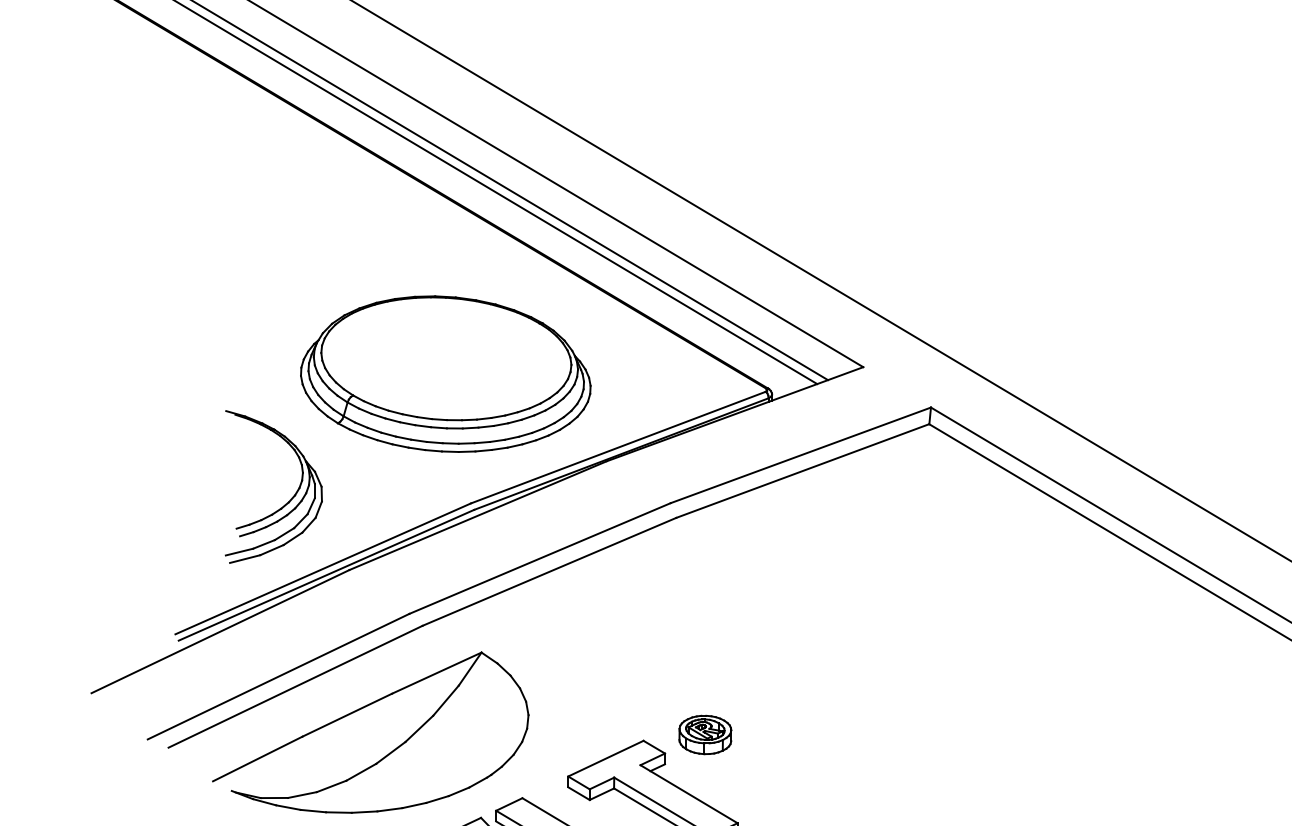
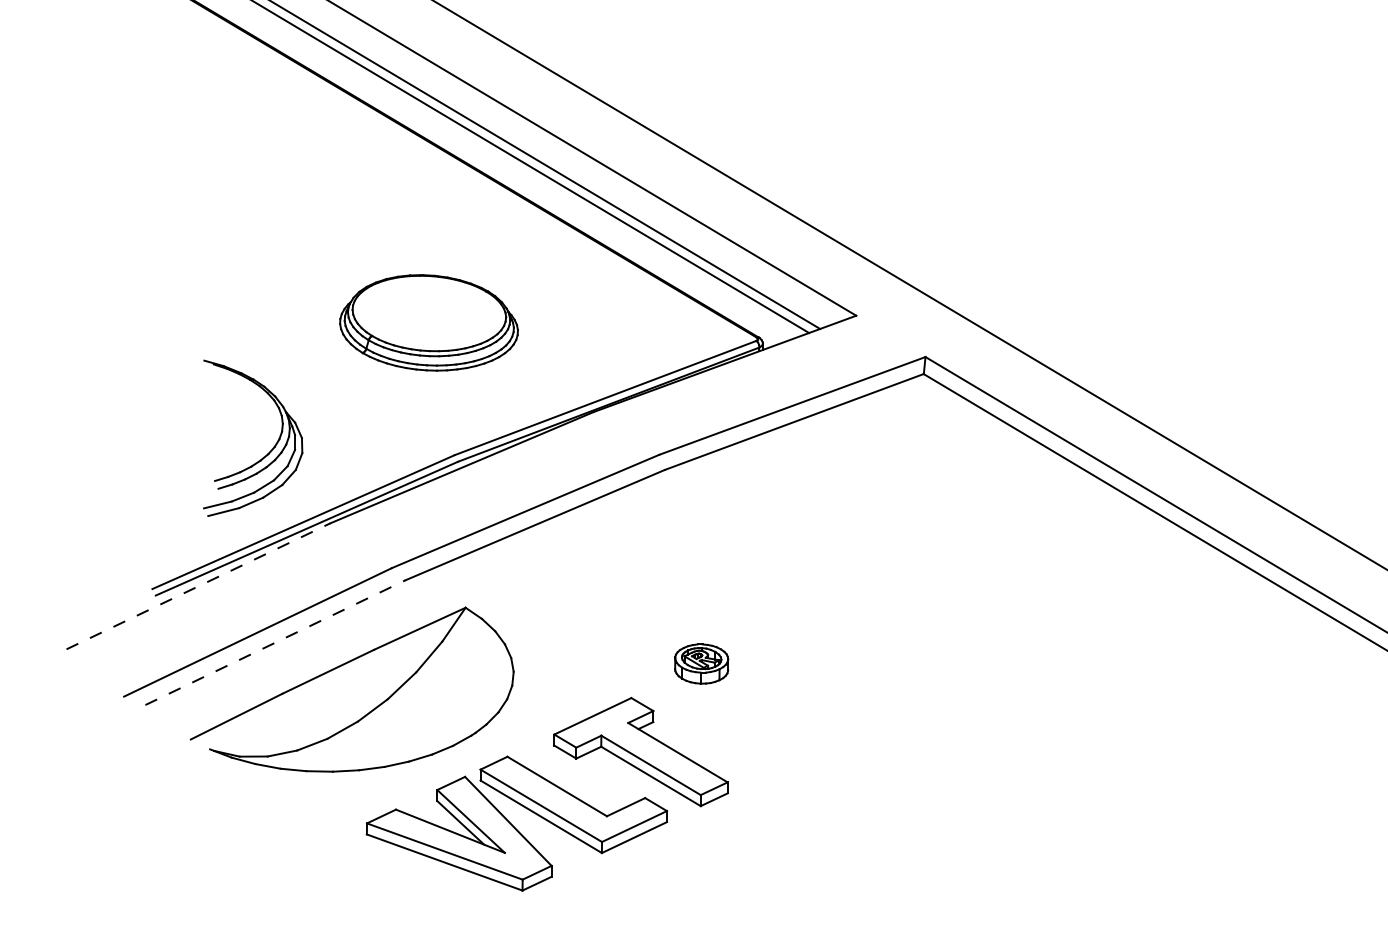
part: (445, 373) -> (428, 322), size x0.6
line: (220, 631) -> (198, 586), solid -> dashed
line: (295, 686) -> (275, 642), solid -> dashed
part: (705, 734) -> (701, 663), moved

